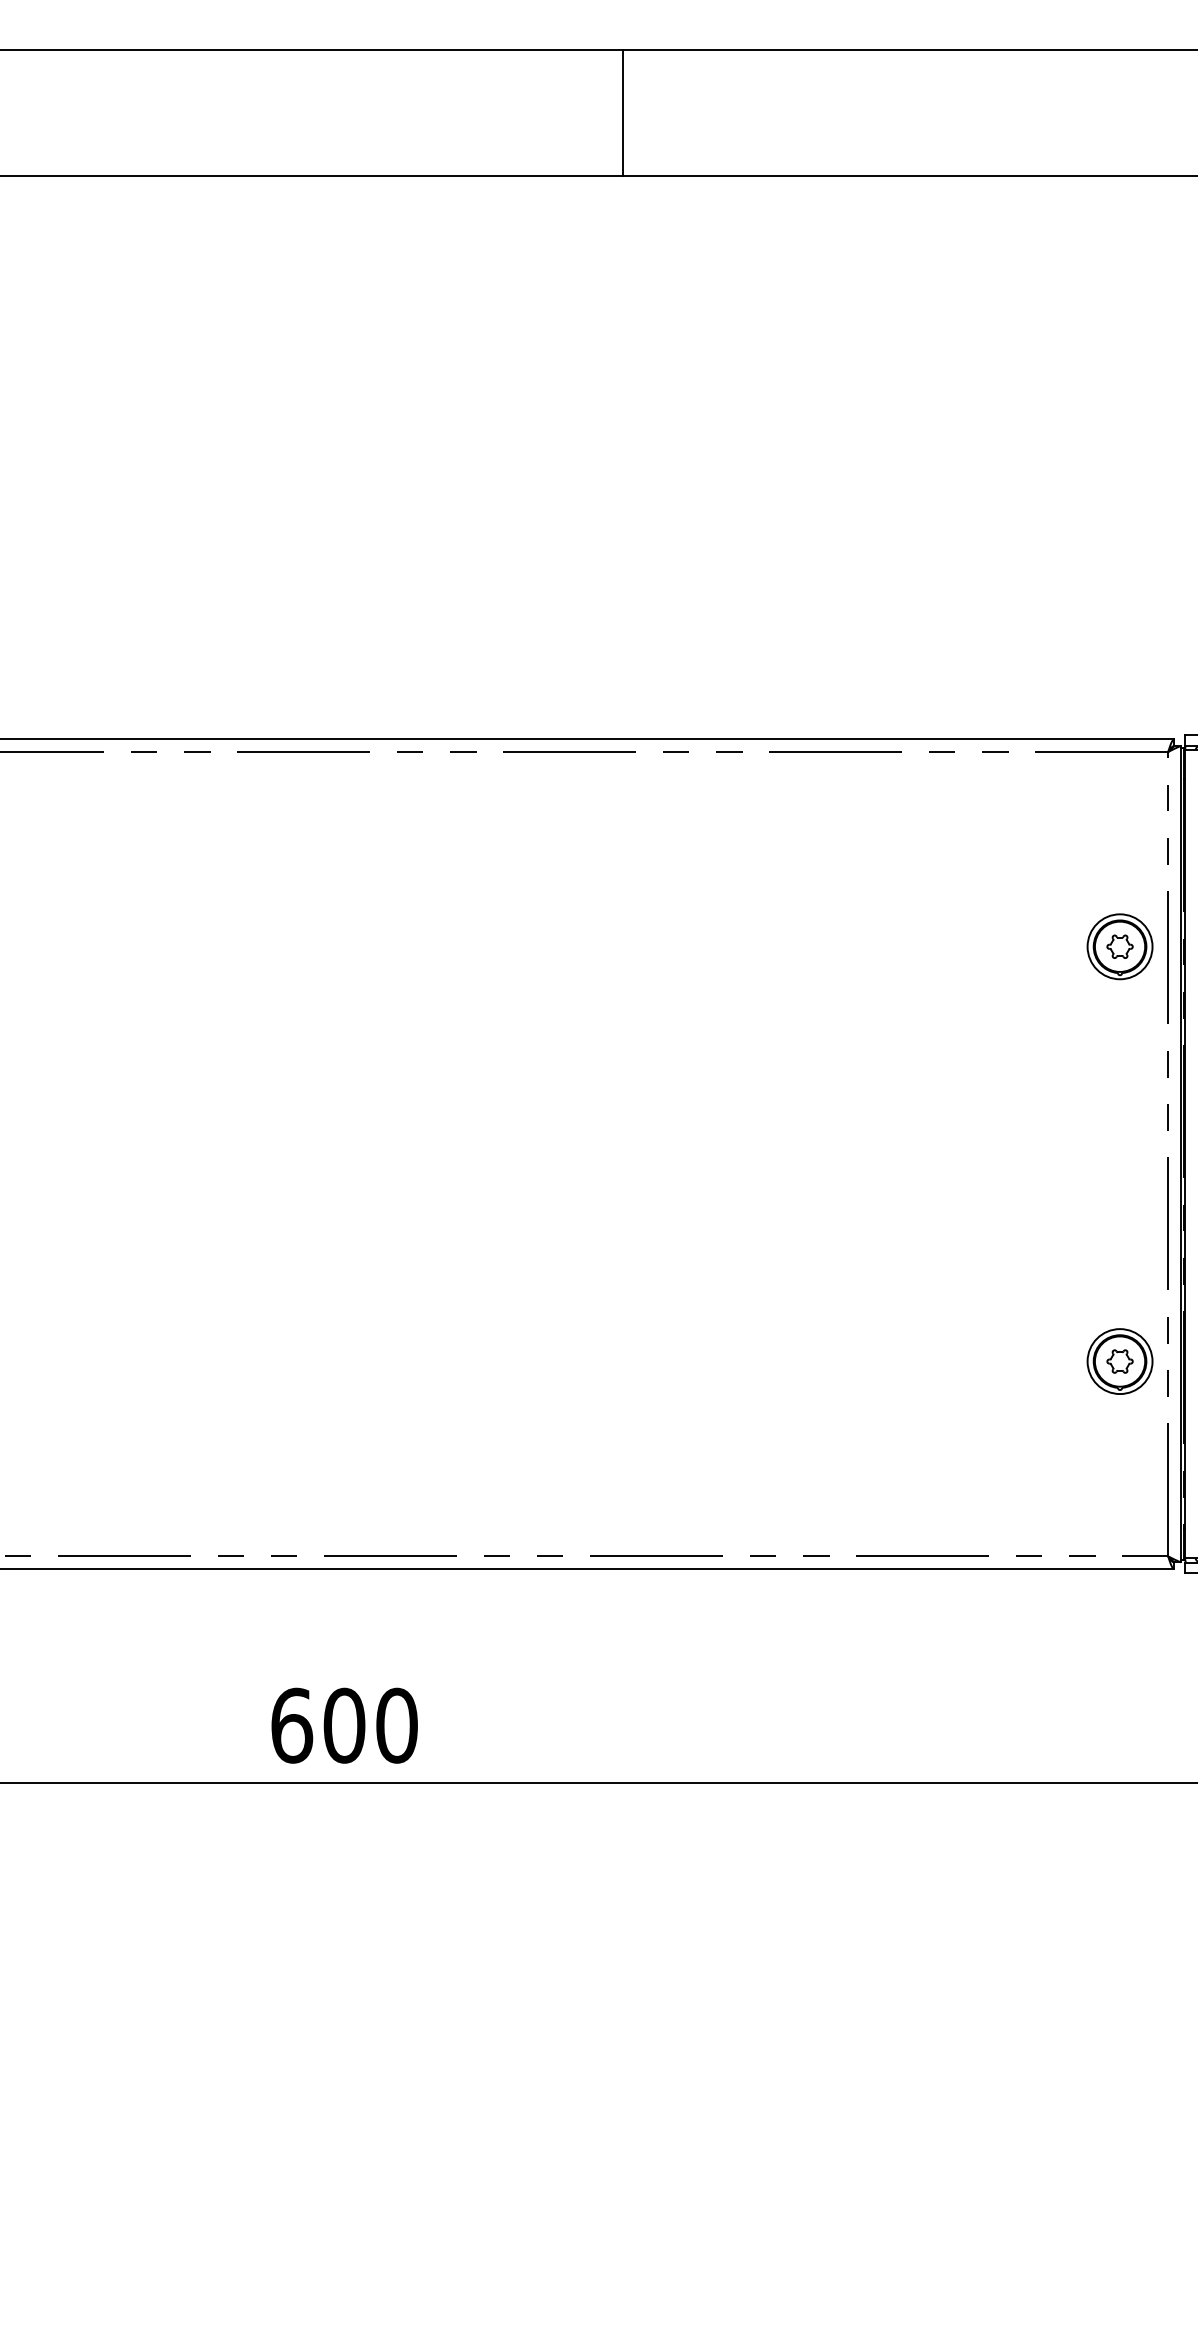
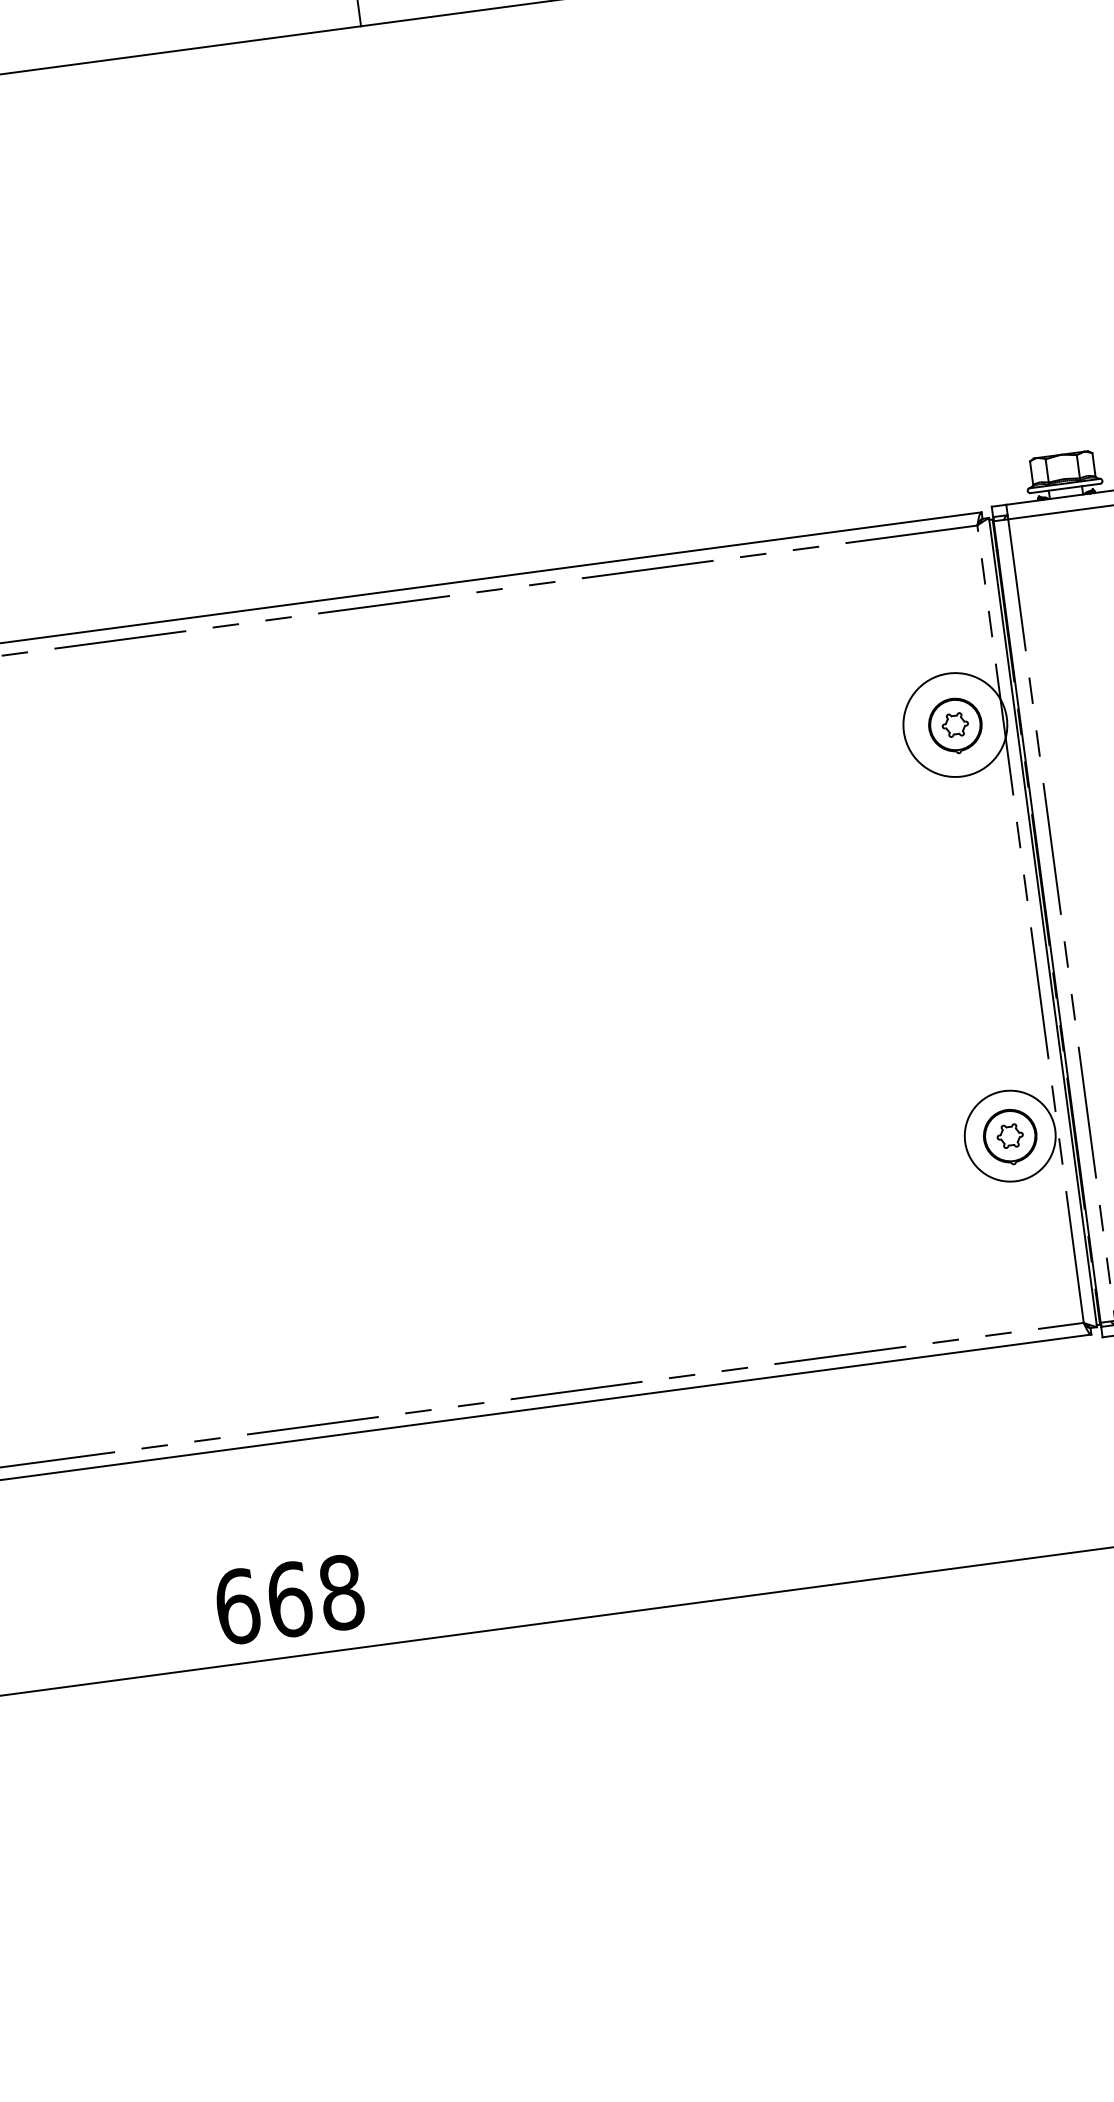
circle: (1119, 946) -> (954, 724), size x1.6
circle: (1119, 1361) -> (1009, 1136), size x1.4
text: (370, 1725) -> (315, 1596), 600 -> 668

